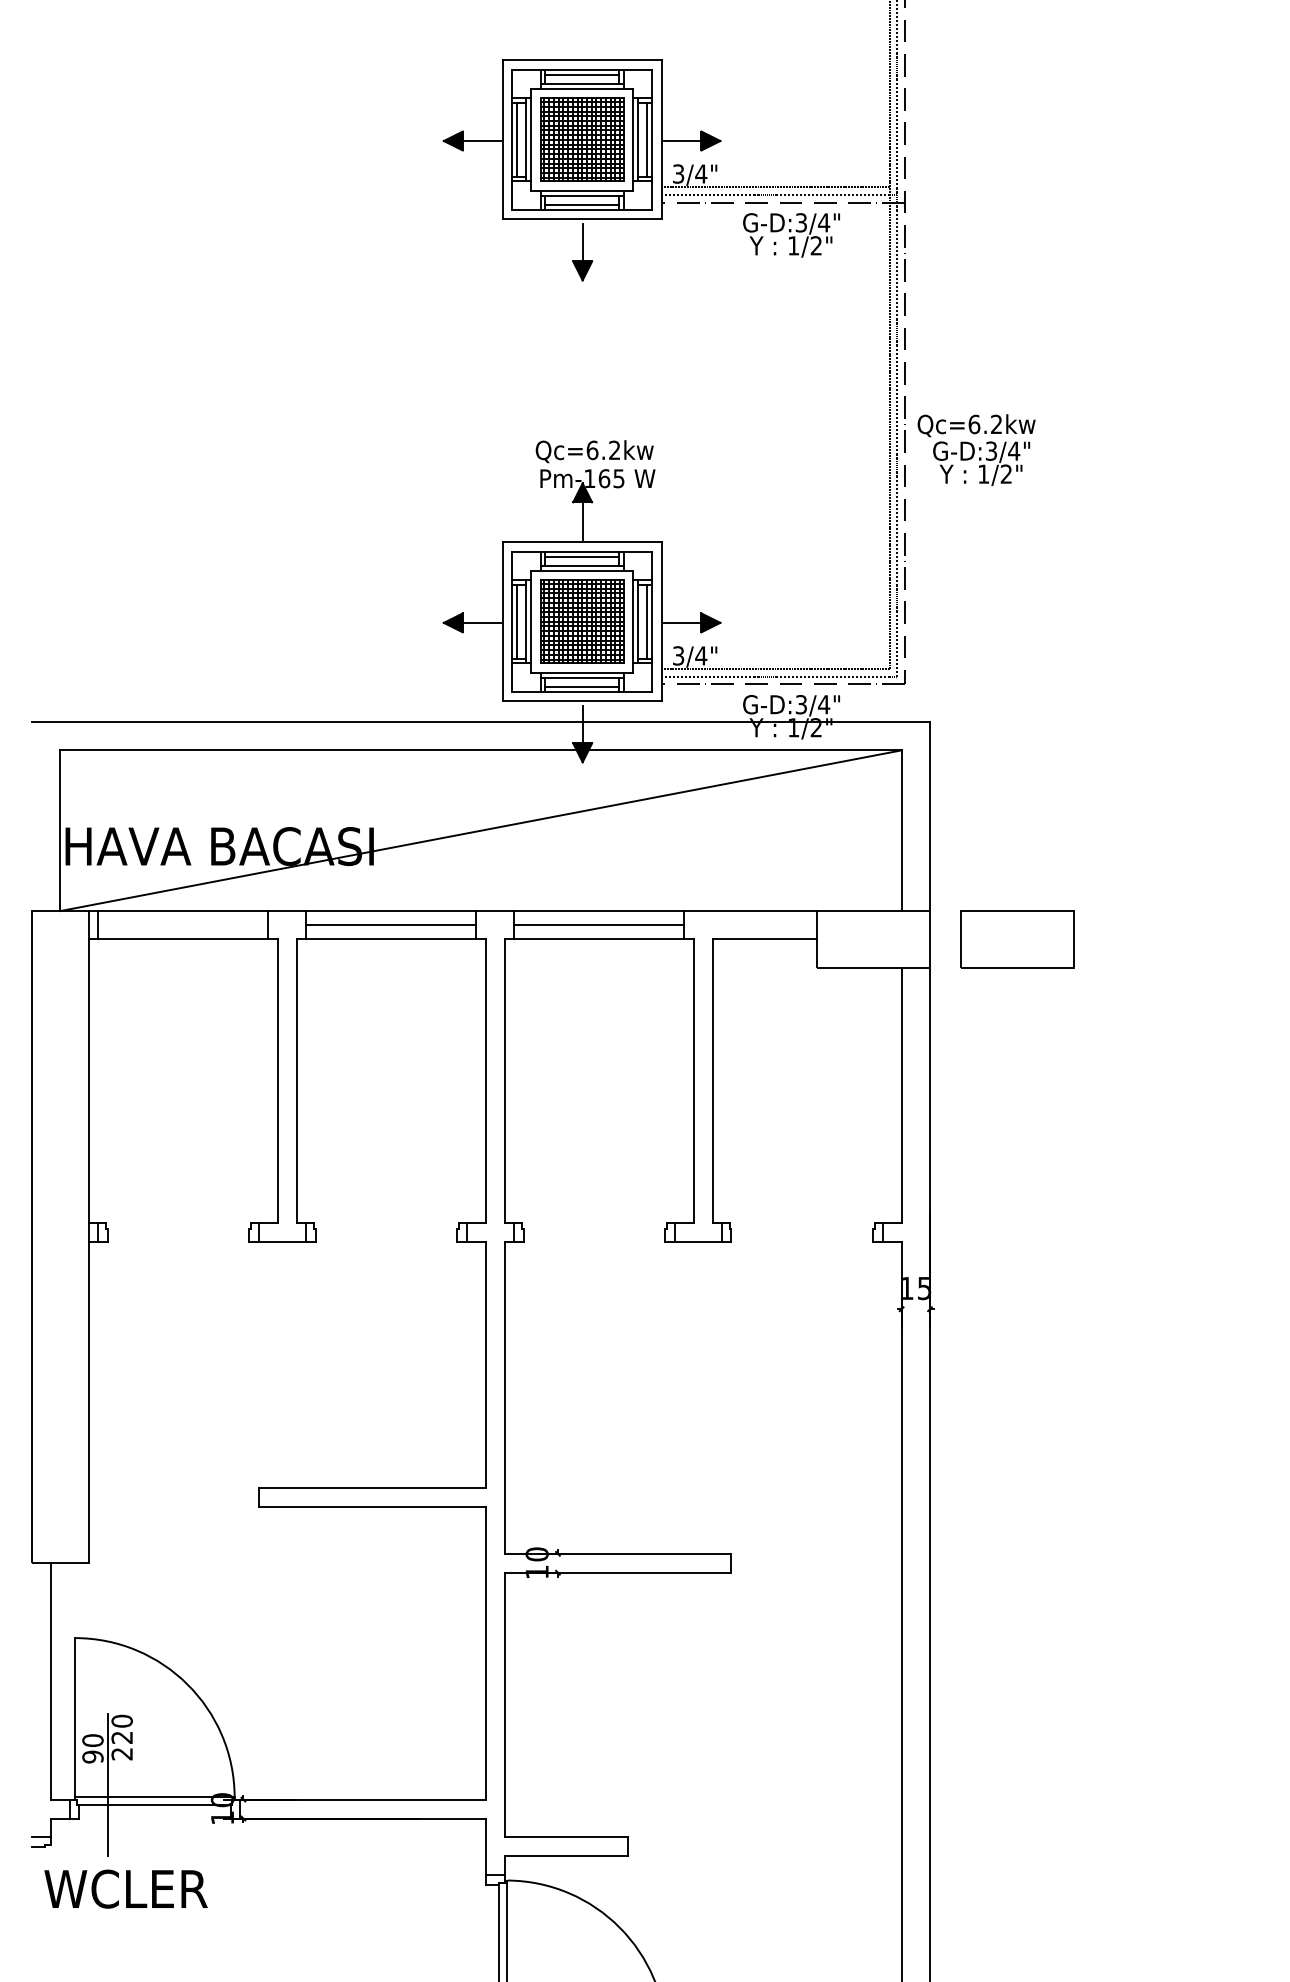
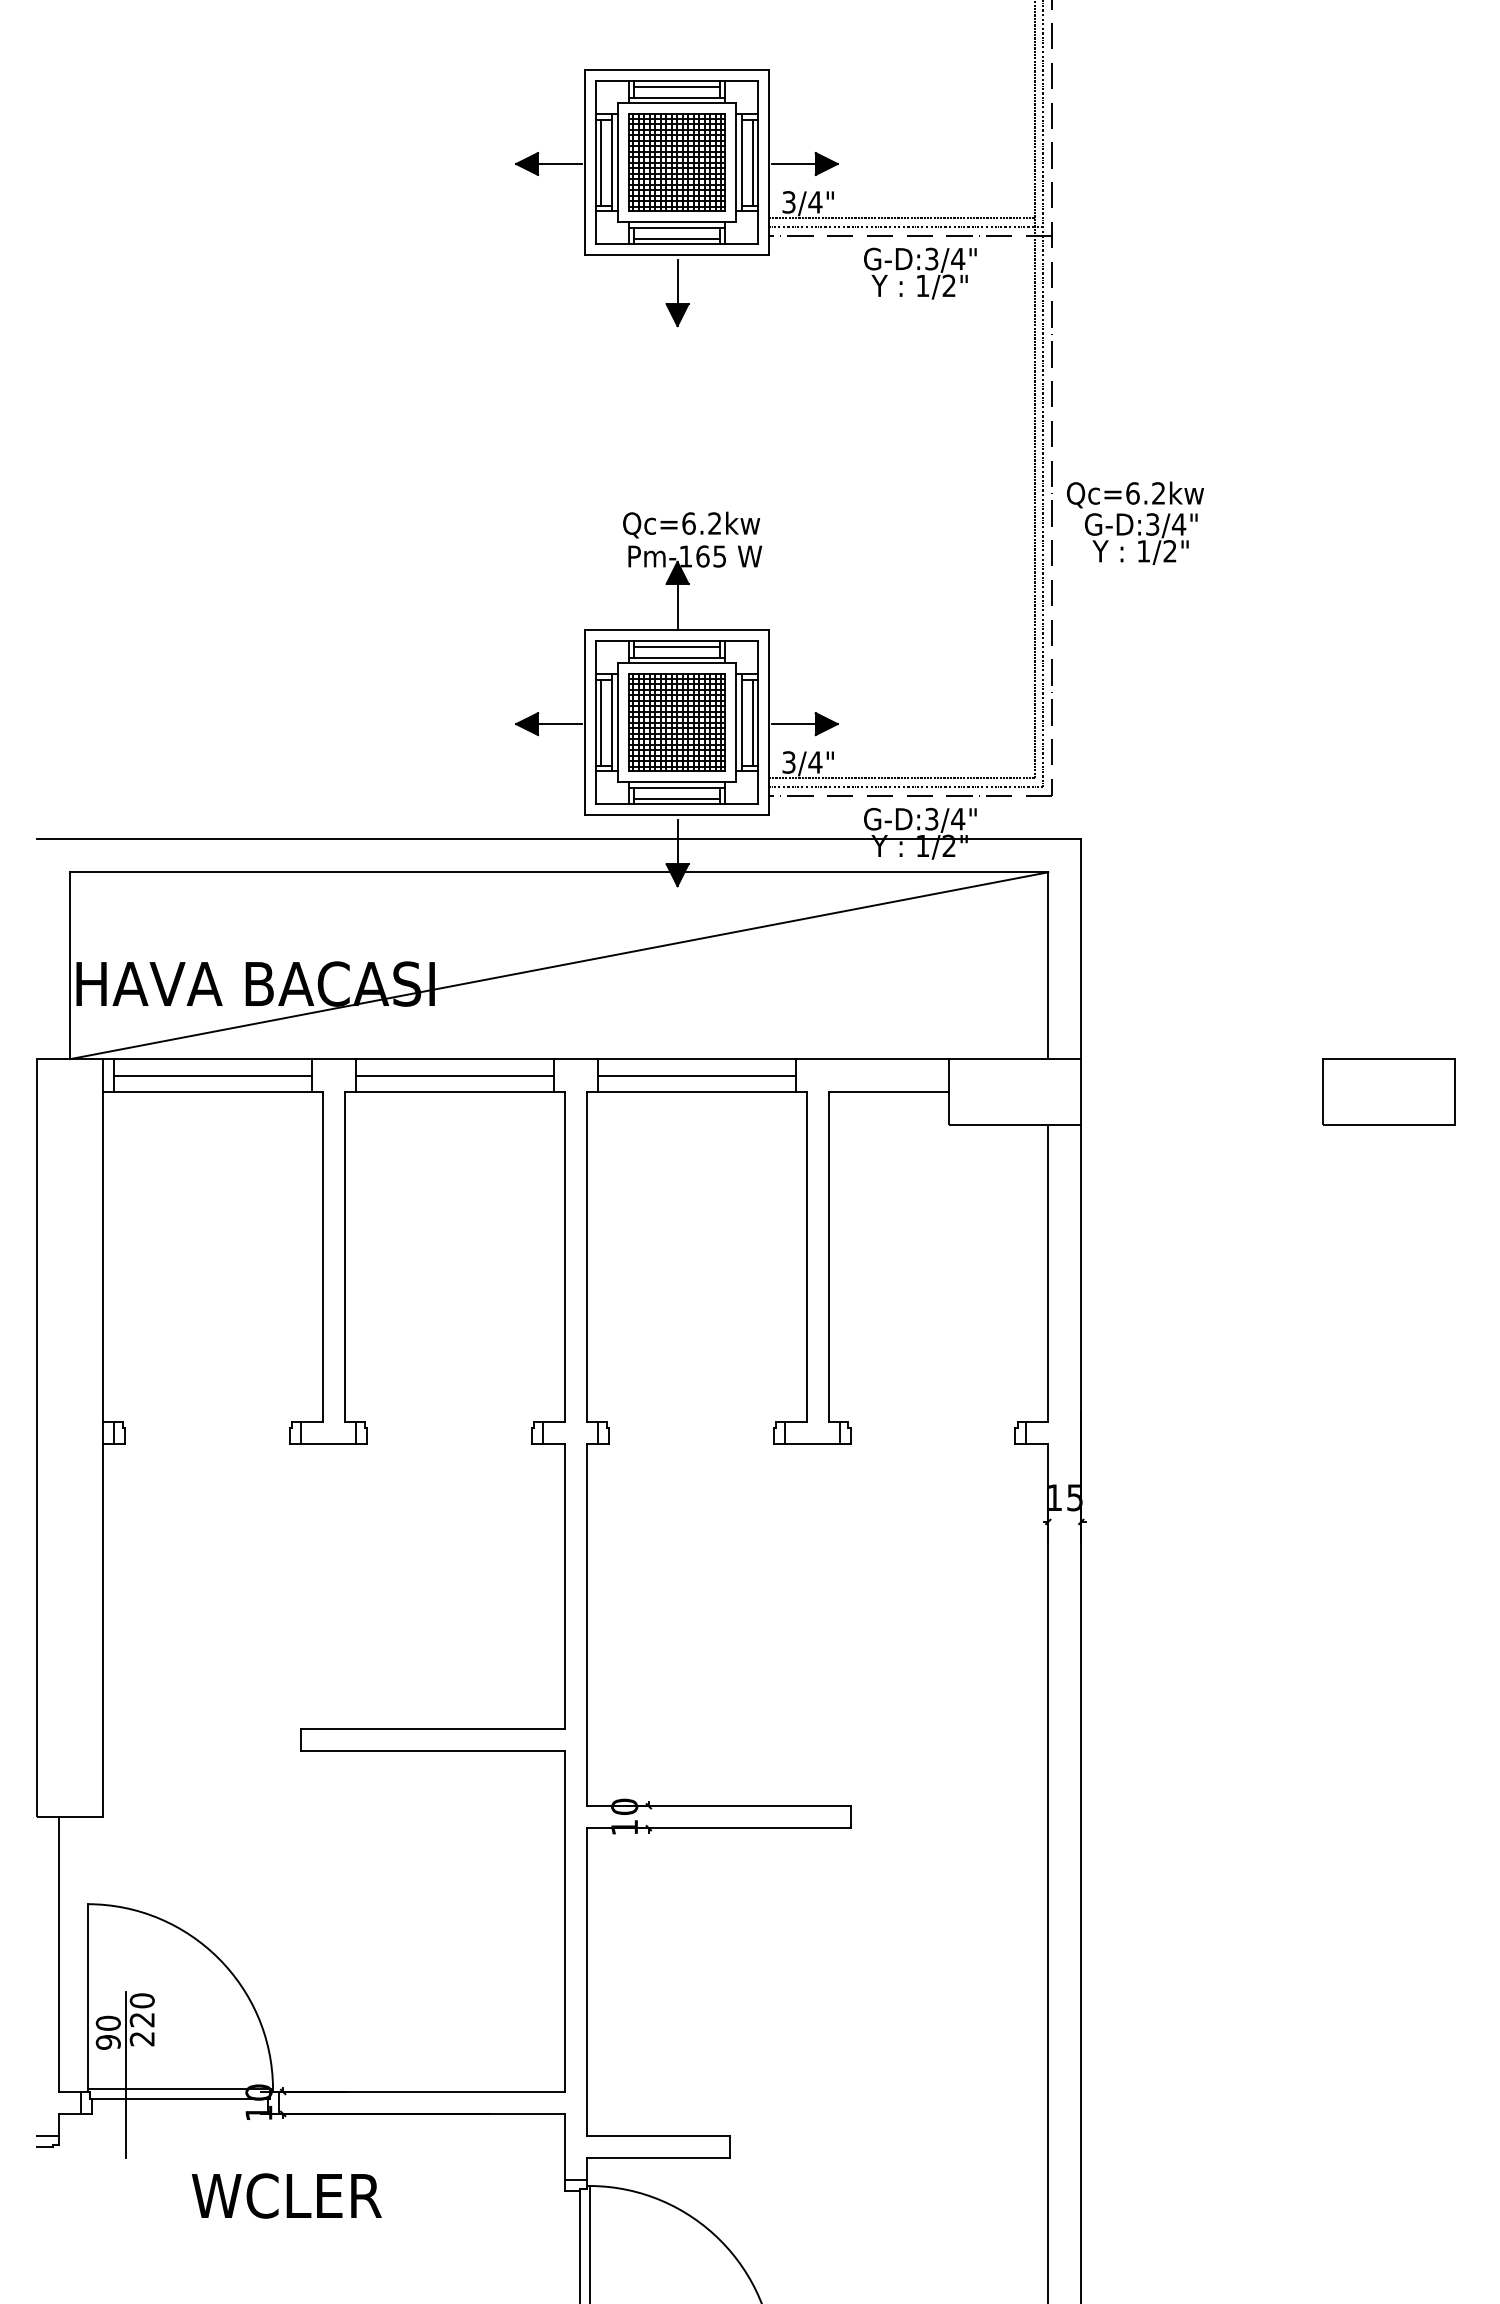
line: (183, 925) -> (213, 1075), added
part: (1017, 938) -> (1388, 1091), moved
text: (125, 1888) -> (286, 2195), moved

